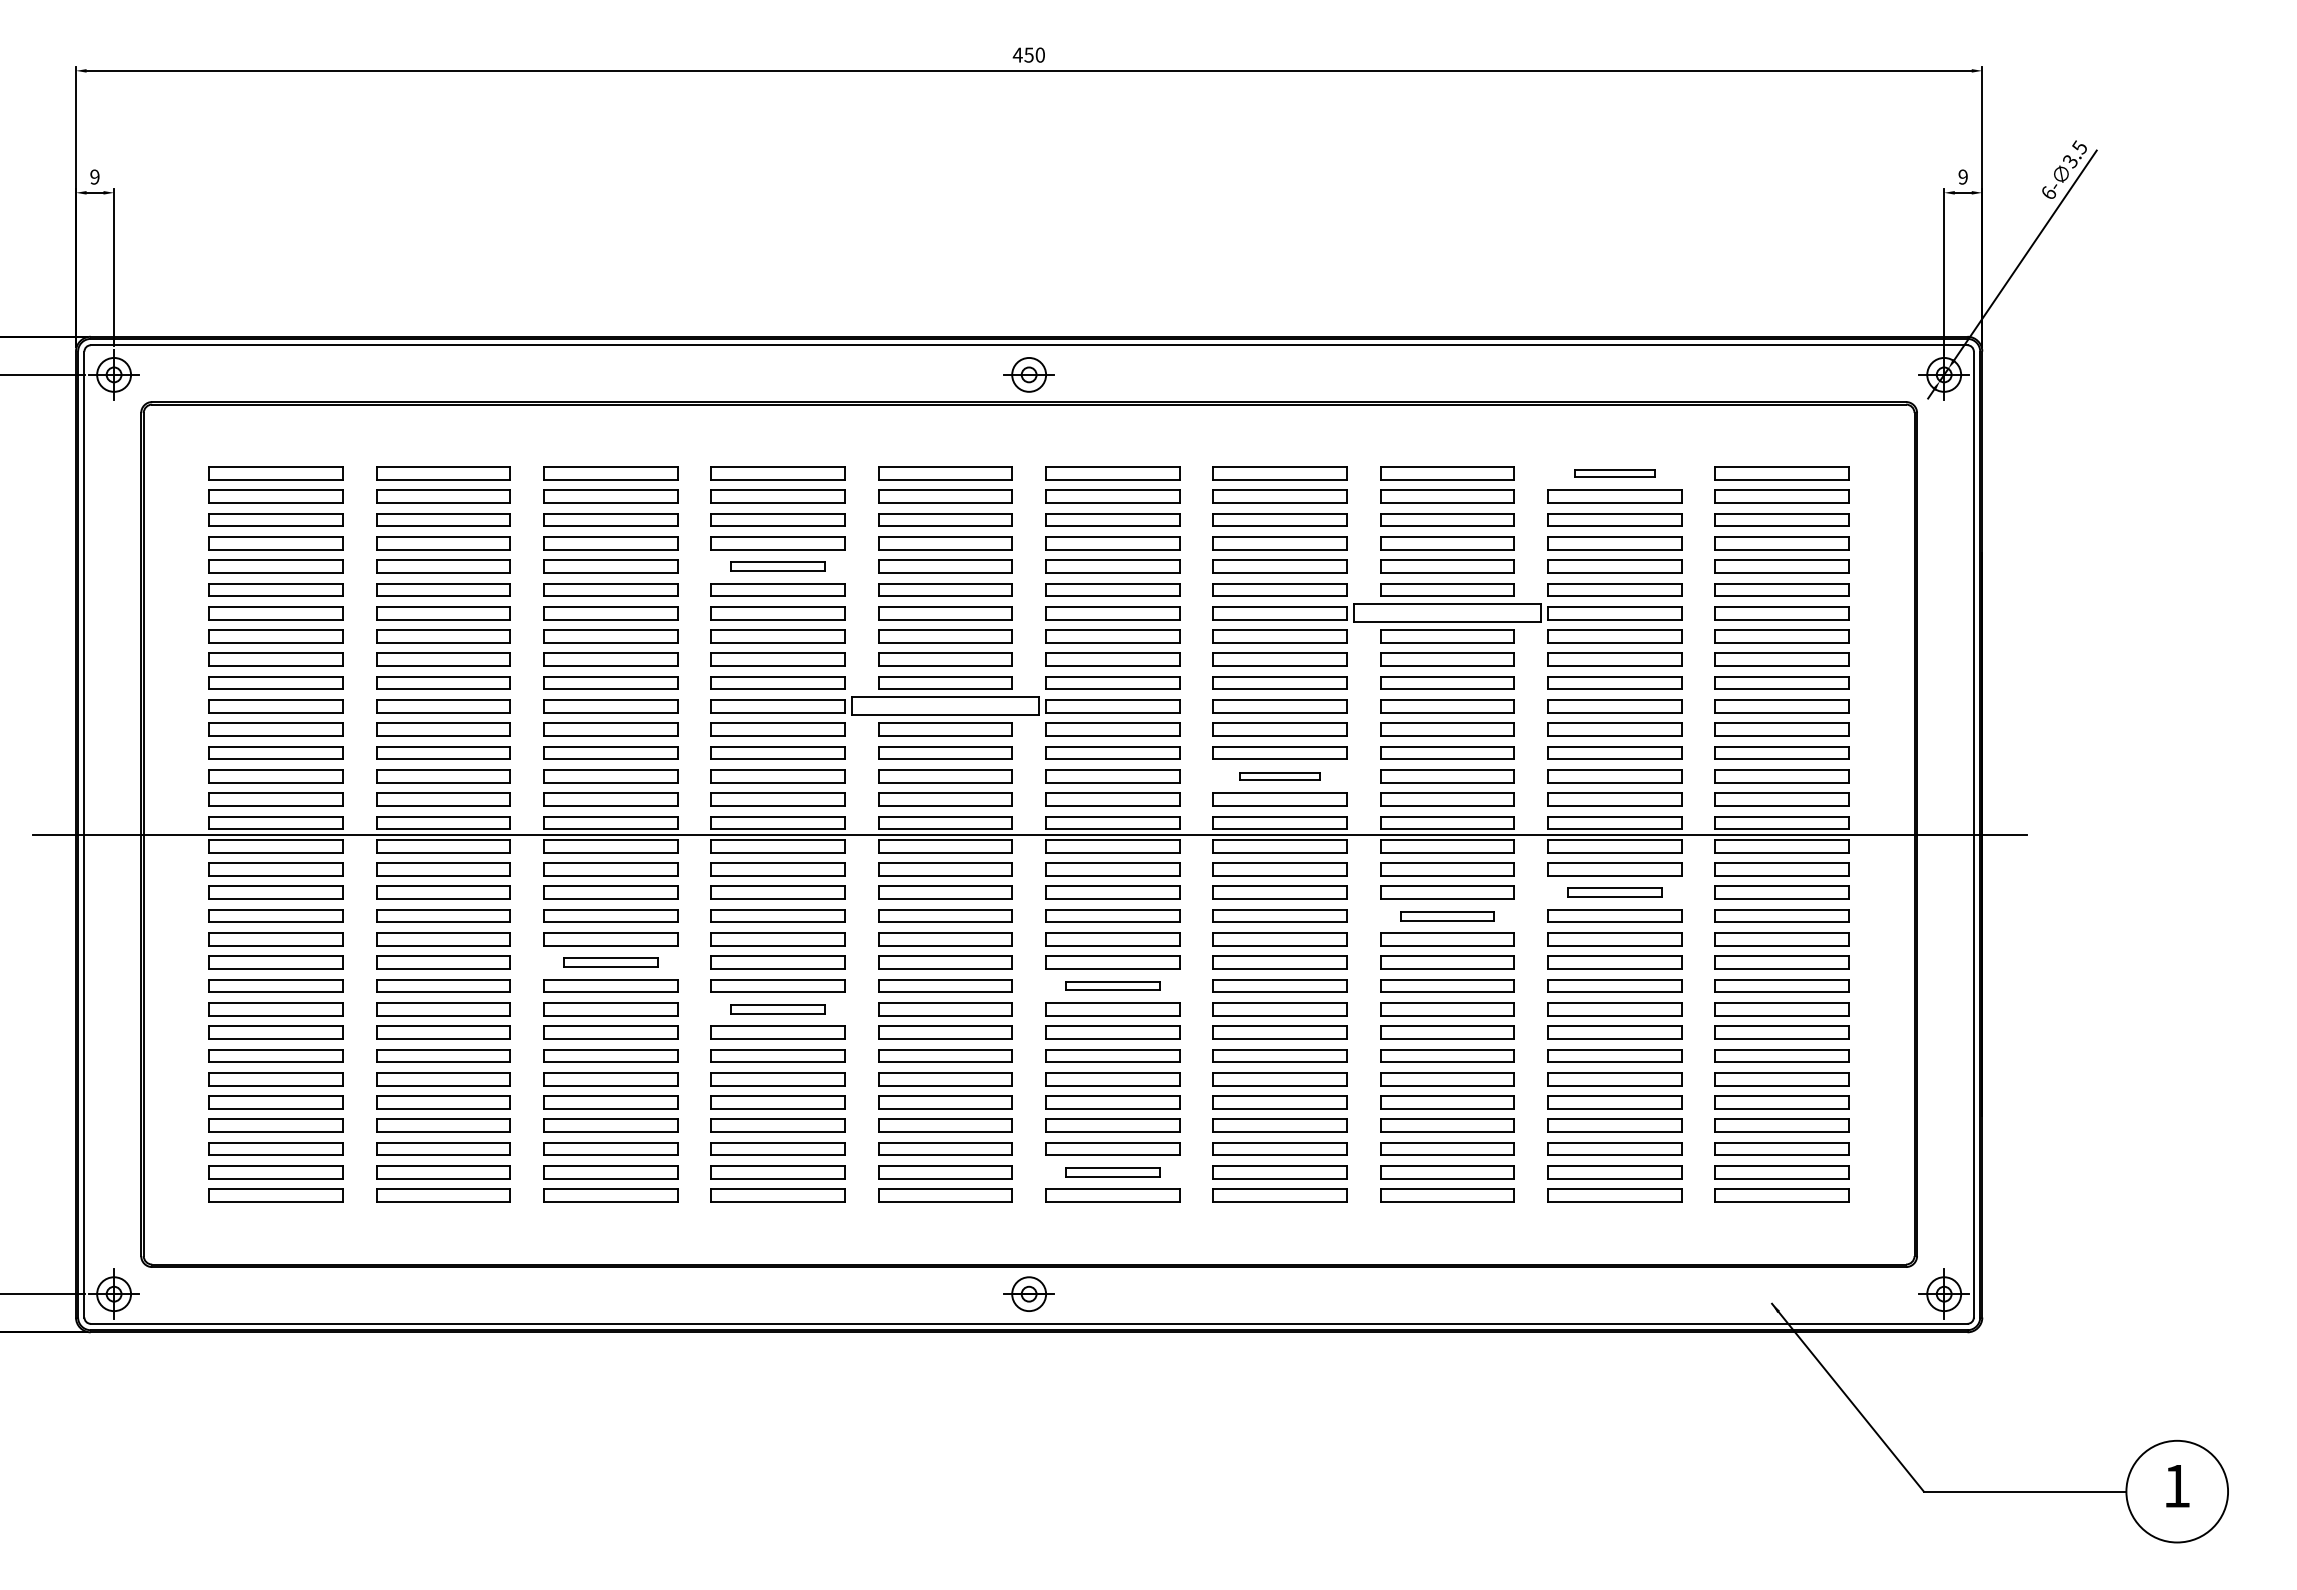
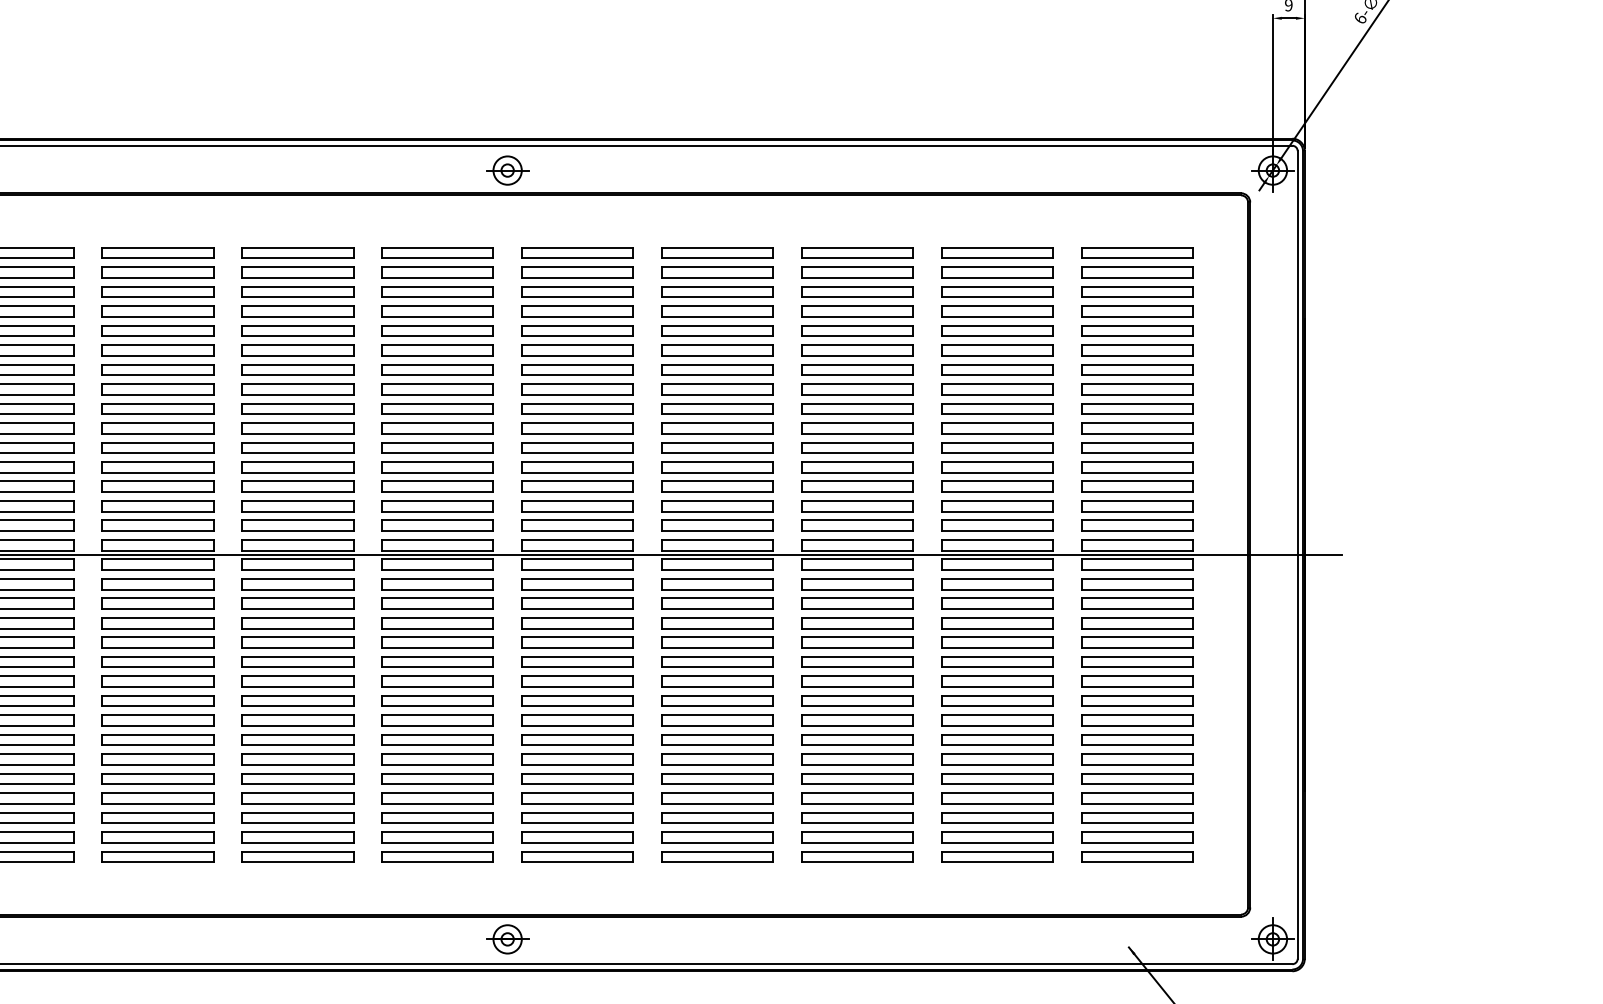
part: (1614, 473) -> (997, 253), size x1.67
part: (777, 566) -> (297, 330), size x1.43
part: (1447, 613) -> (857, 370), size x0.71
part: (945, 706) -> (437, 447), size x0.71
part: (1279, 776) -> (717, 506), size x1.67
part: (1614, 892) -> (997, 603), size x1.43
part: (1447, 915) -> (857, 622), size x1.43
part: (610, 962) -> (157, 661), size x1.43
part: (1112, 985) -> (577, 681), size x1.43
part: (777, 1009) -> (297, 701), size x1.43
part: (1112, 1172) -> (577, 837), size x1.43

